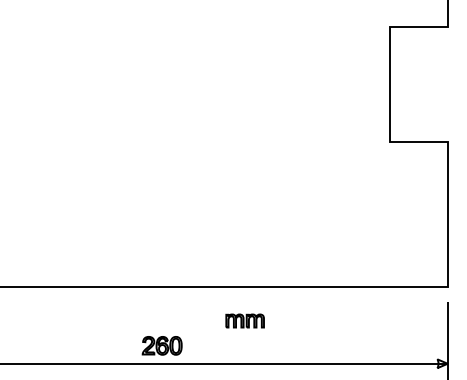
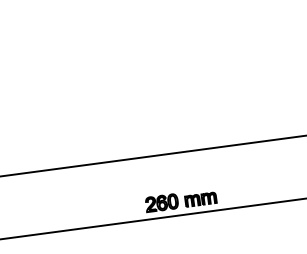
part: (244, 320) -> (200, 199), moved

